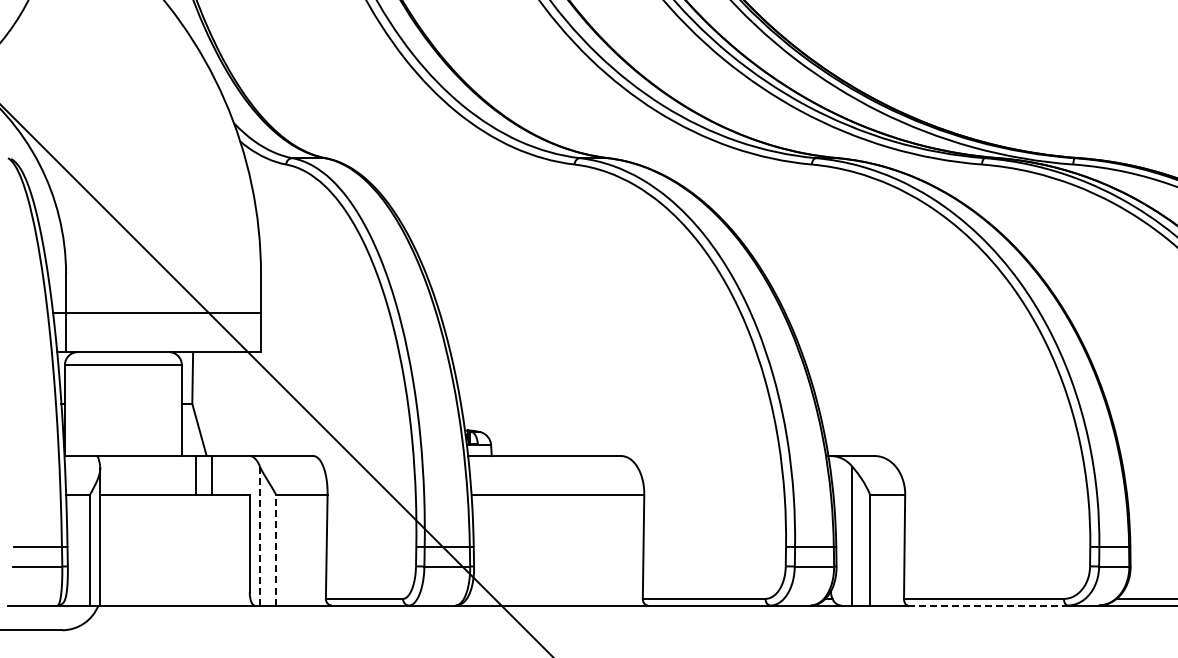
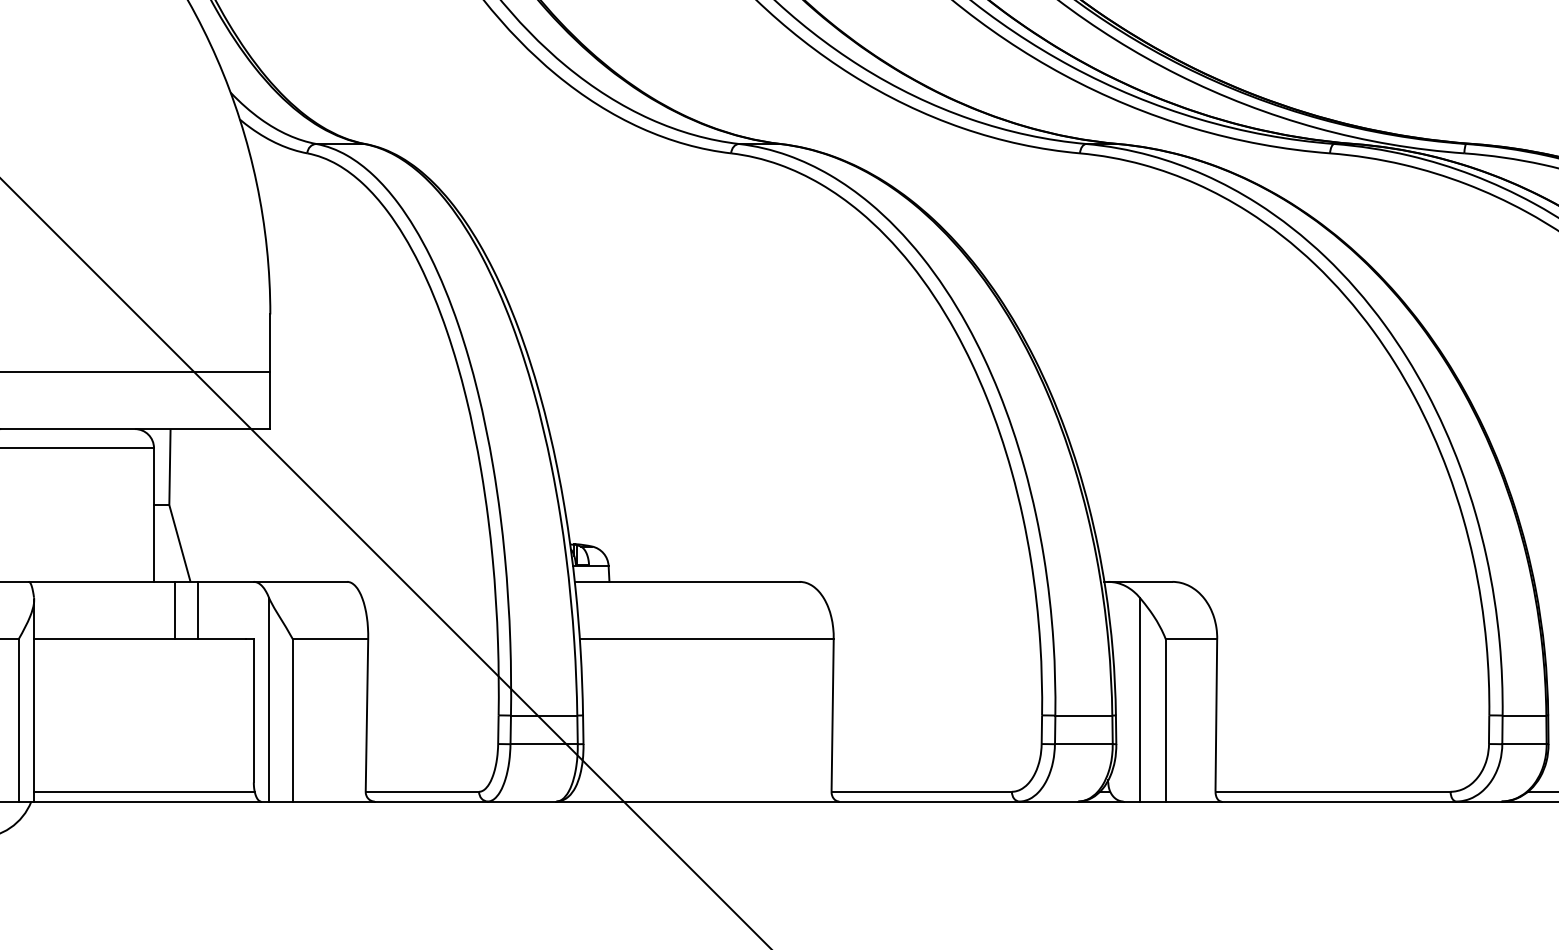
line: (260, 536) -> (269, 700), dashed -> solid
line: (276, 549) -> (293, 719), dashed -> solid
line: (175, 599) -> (144, 792), added
line: (988, 605) -> (1339, 801), dashed -> solid

